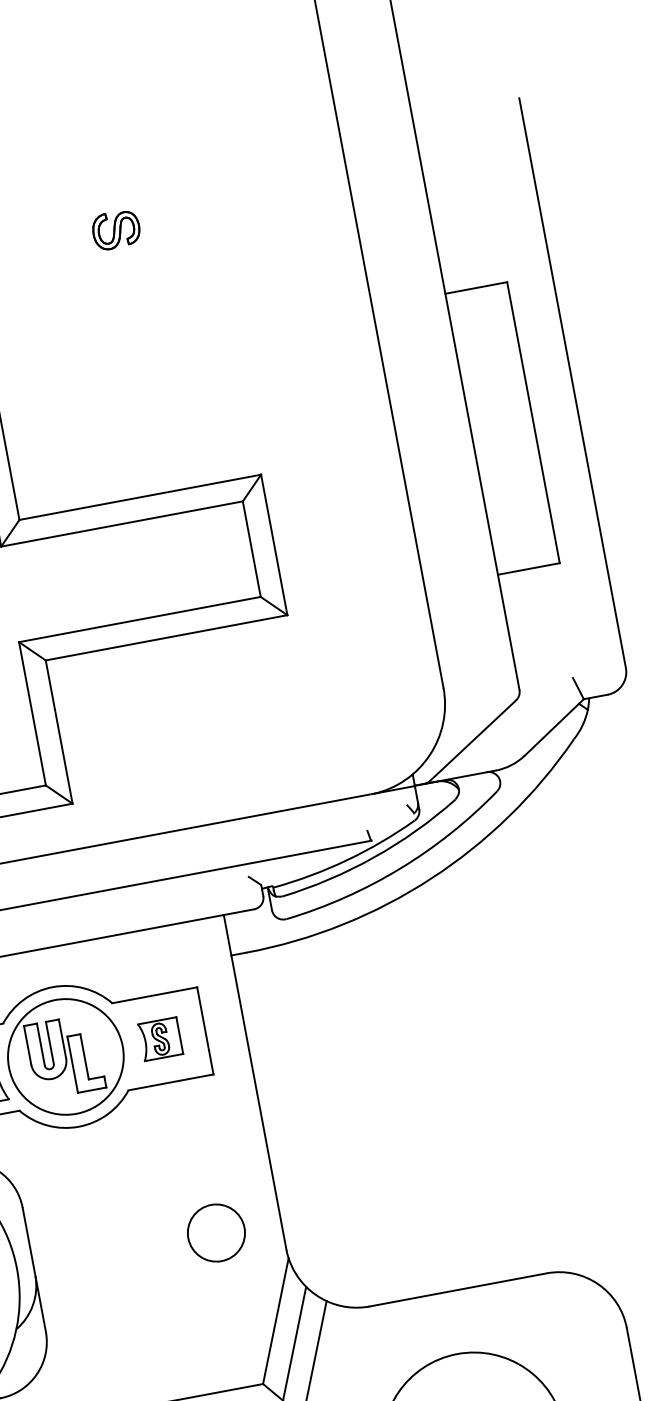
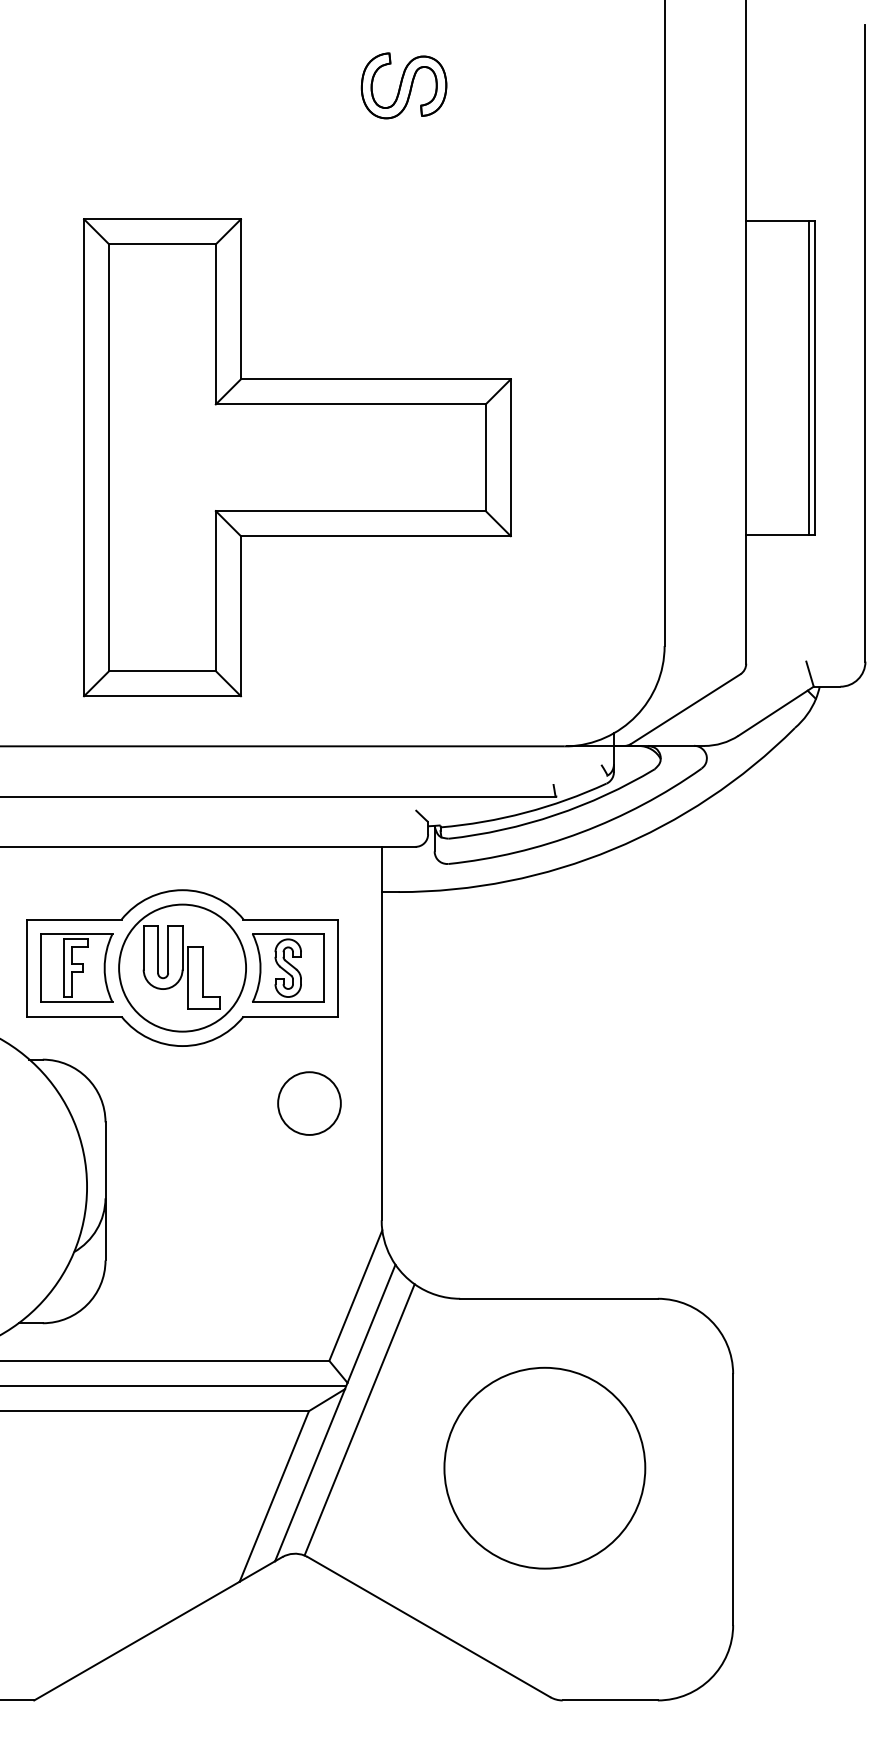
part: (115, 229) -> (403, 85), size x1.67
line: (527, 424) -> (808, 378), added
part: (160, 1038) -> (288, 967), size x1.67
circle: (216, 1232) -> (309, 1103), moved

